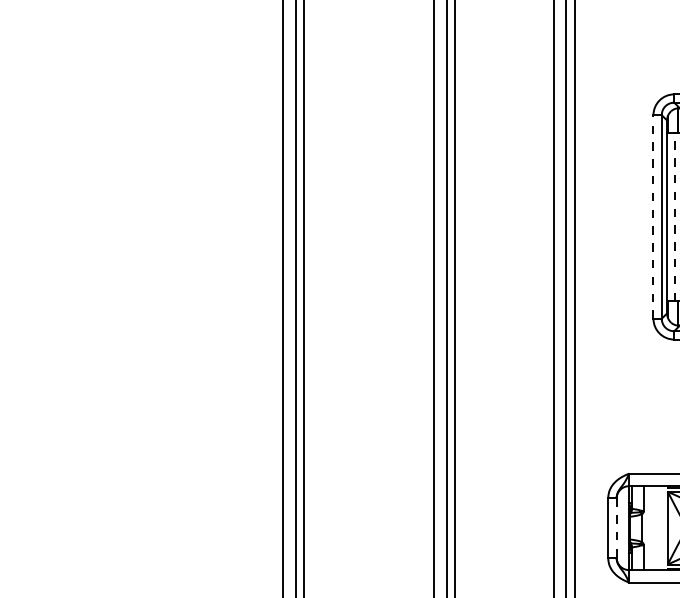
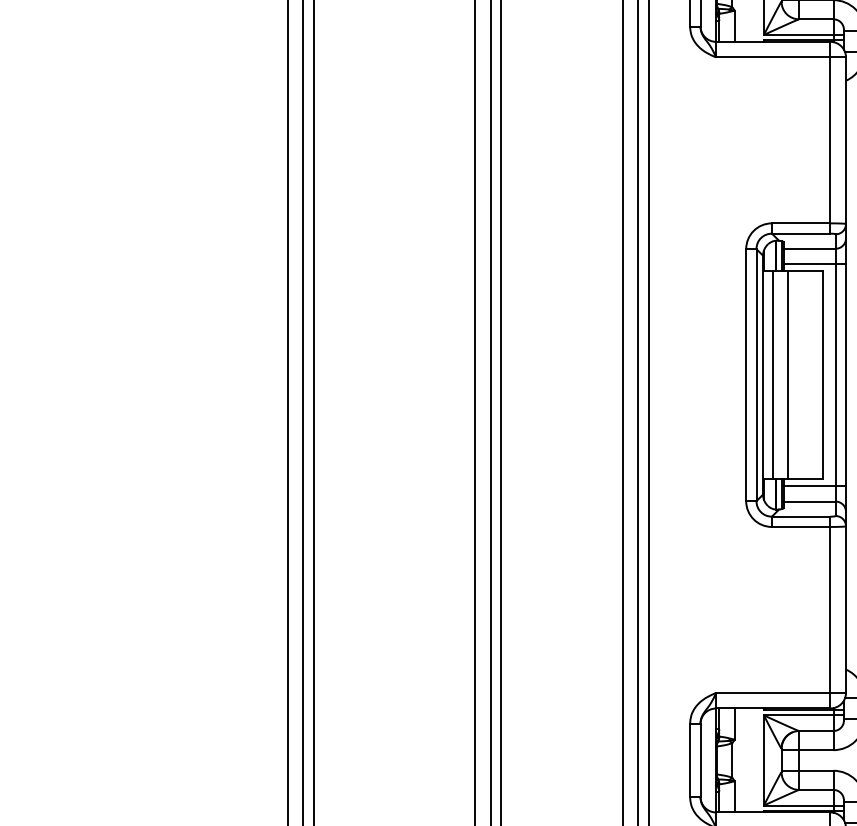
line: (653, 216) -> (746, 374), dashed -> solid
line: (674, 217) -> (772, 375), dashed -> solid
line: (616, 528) -> (700, 760), dashed -> solid

